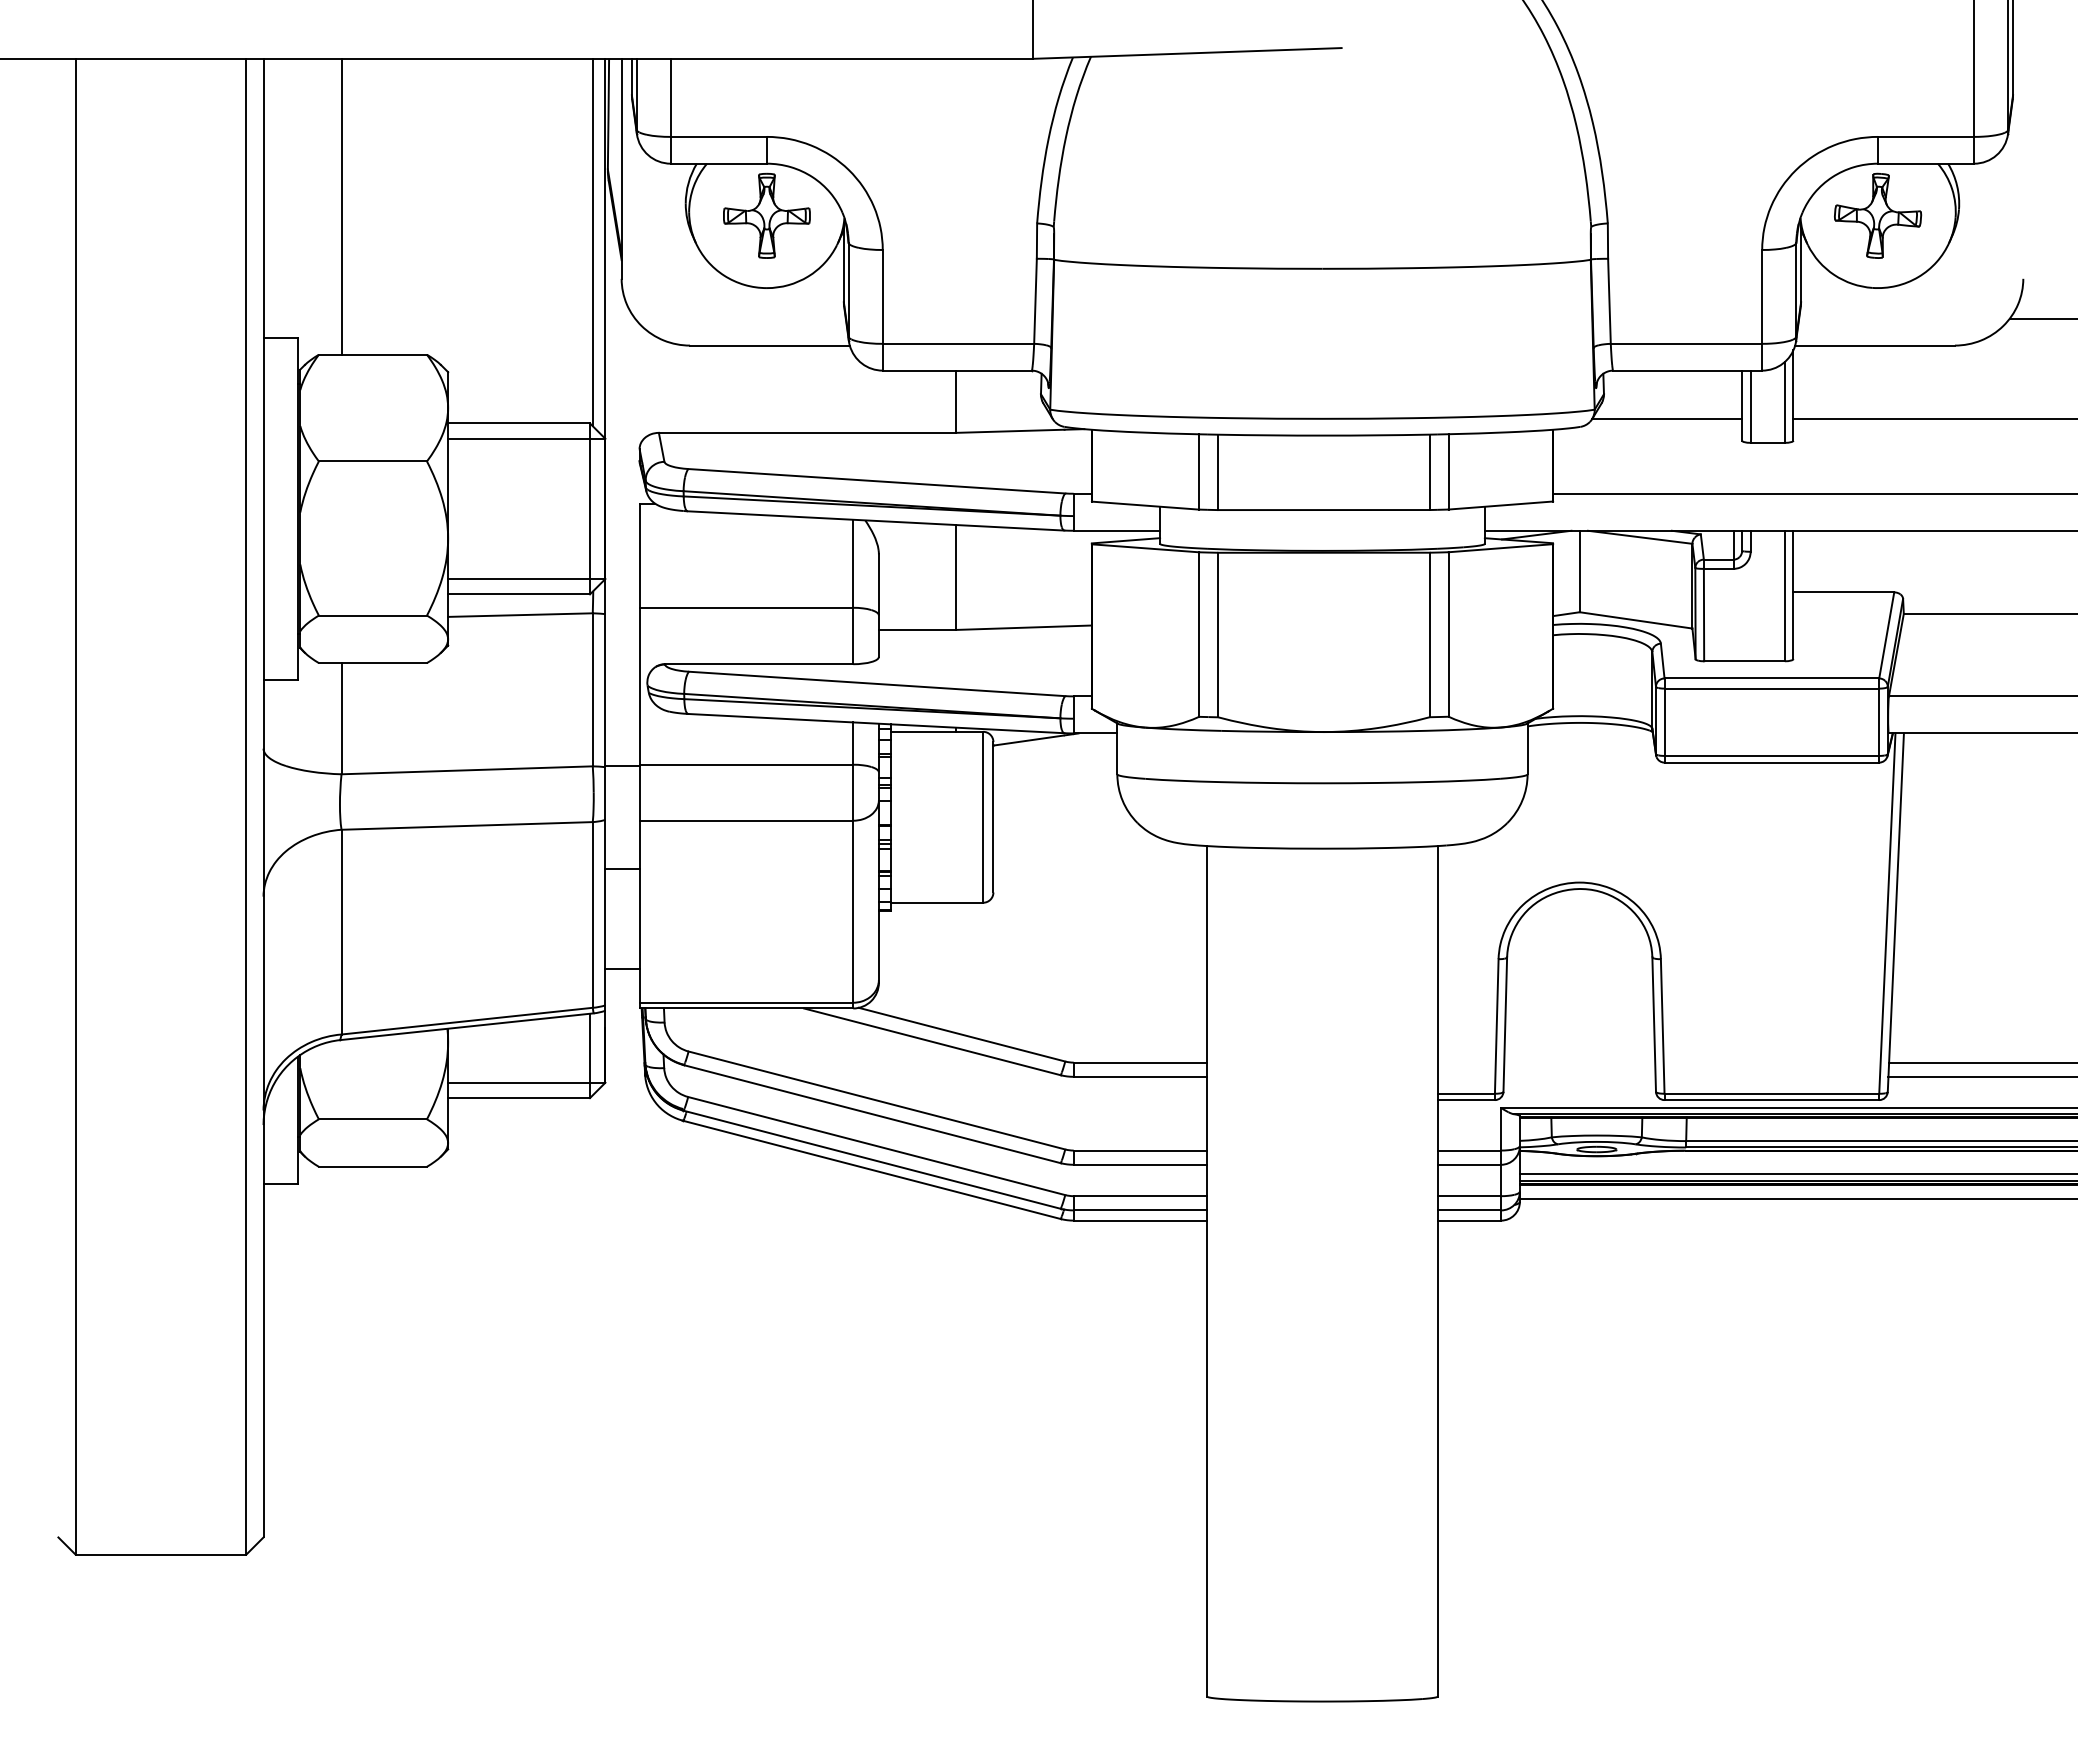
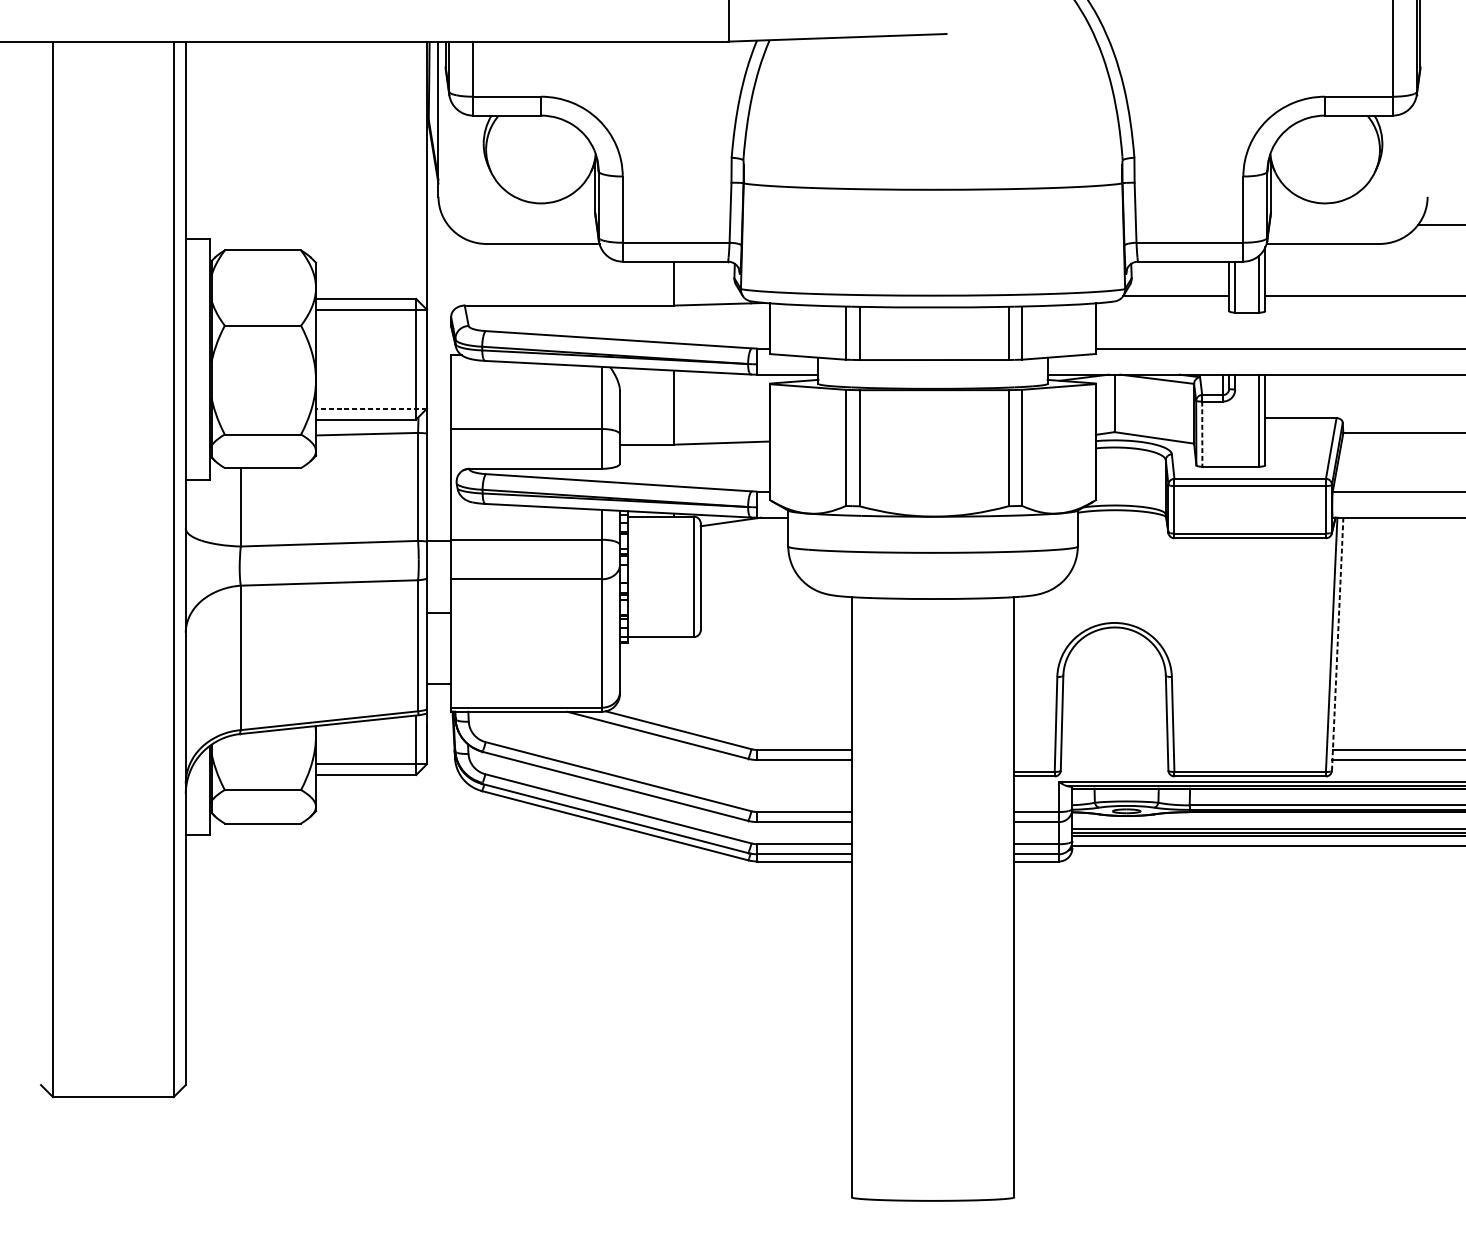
line: (341, 206) -> (240, 145), removed
part: (766, 215) -> (540, 152), removed
part: (1878, 215) -> (1325, 152), removed
line: (592, 242) -> (417, 171), removed
line: (526, 578) -> (371, 408), solid -> dashed
line: (1704, 615) -> (1202, 434), solid -> dashed
line: (1895, 912) -> (1337, 644), solid -> dashed

